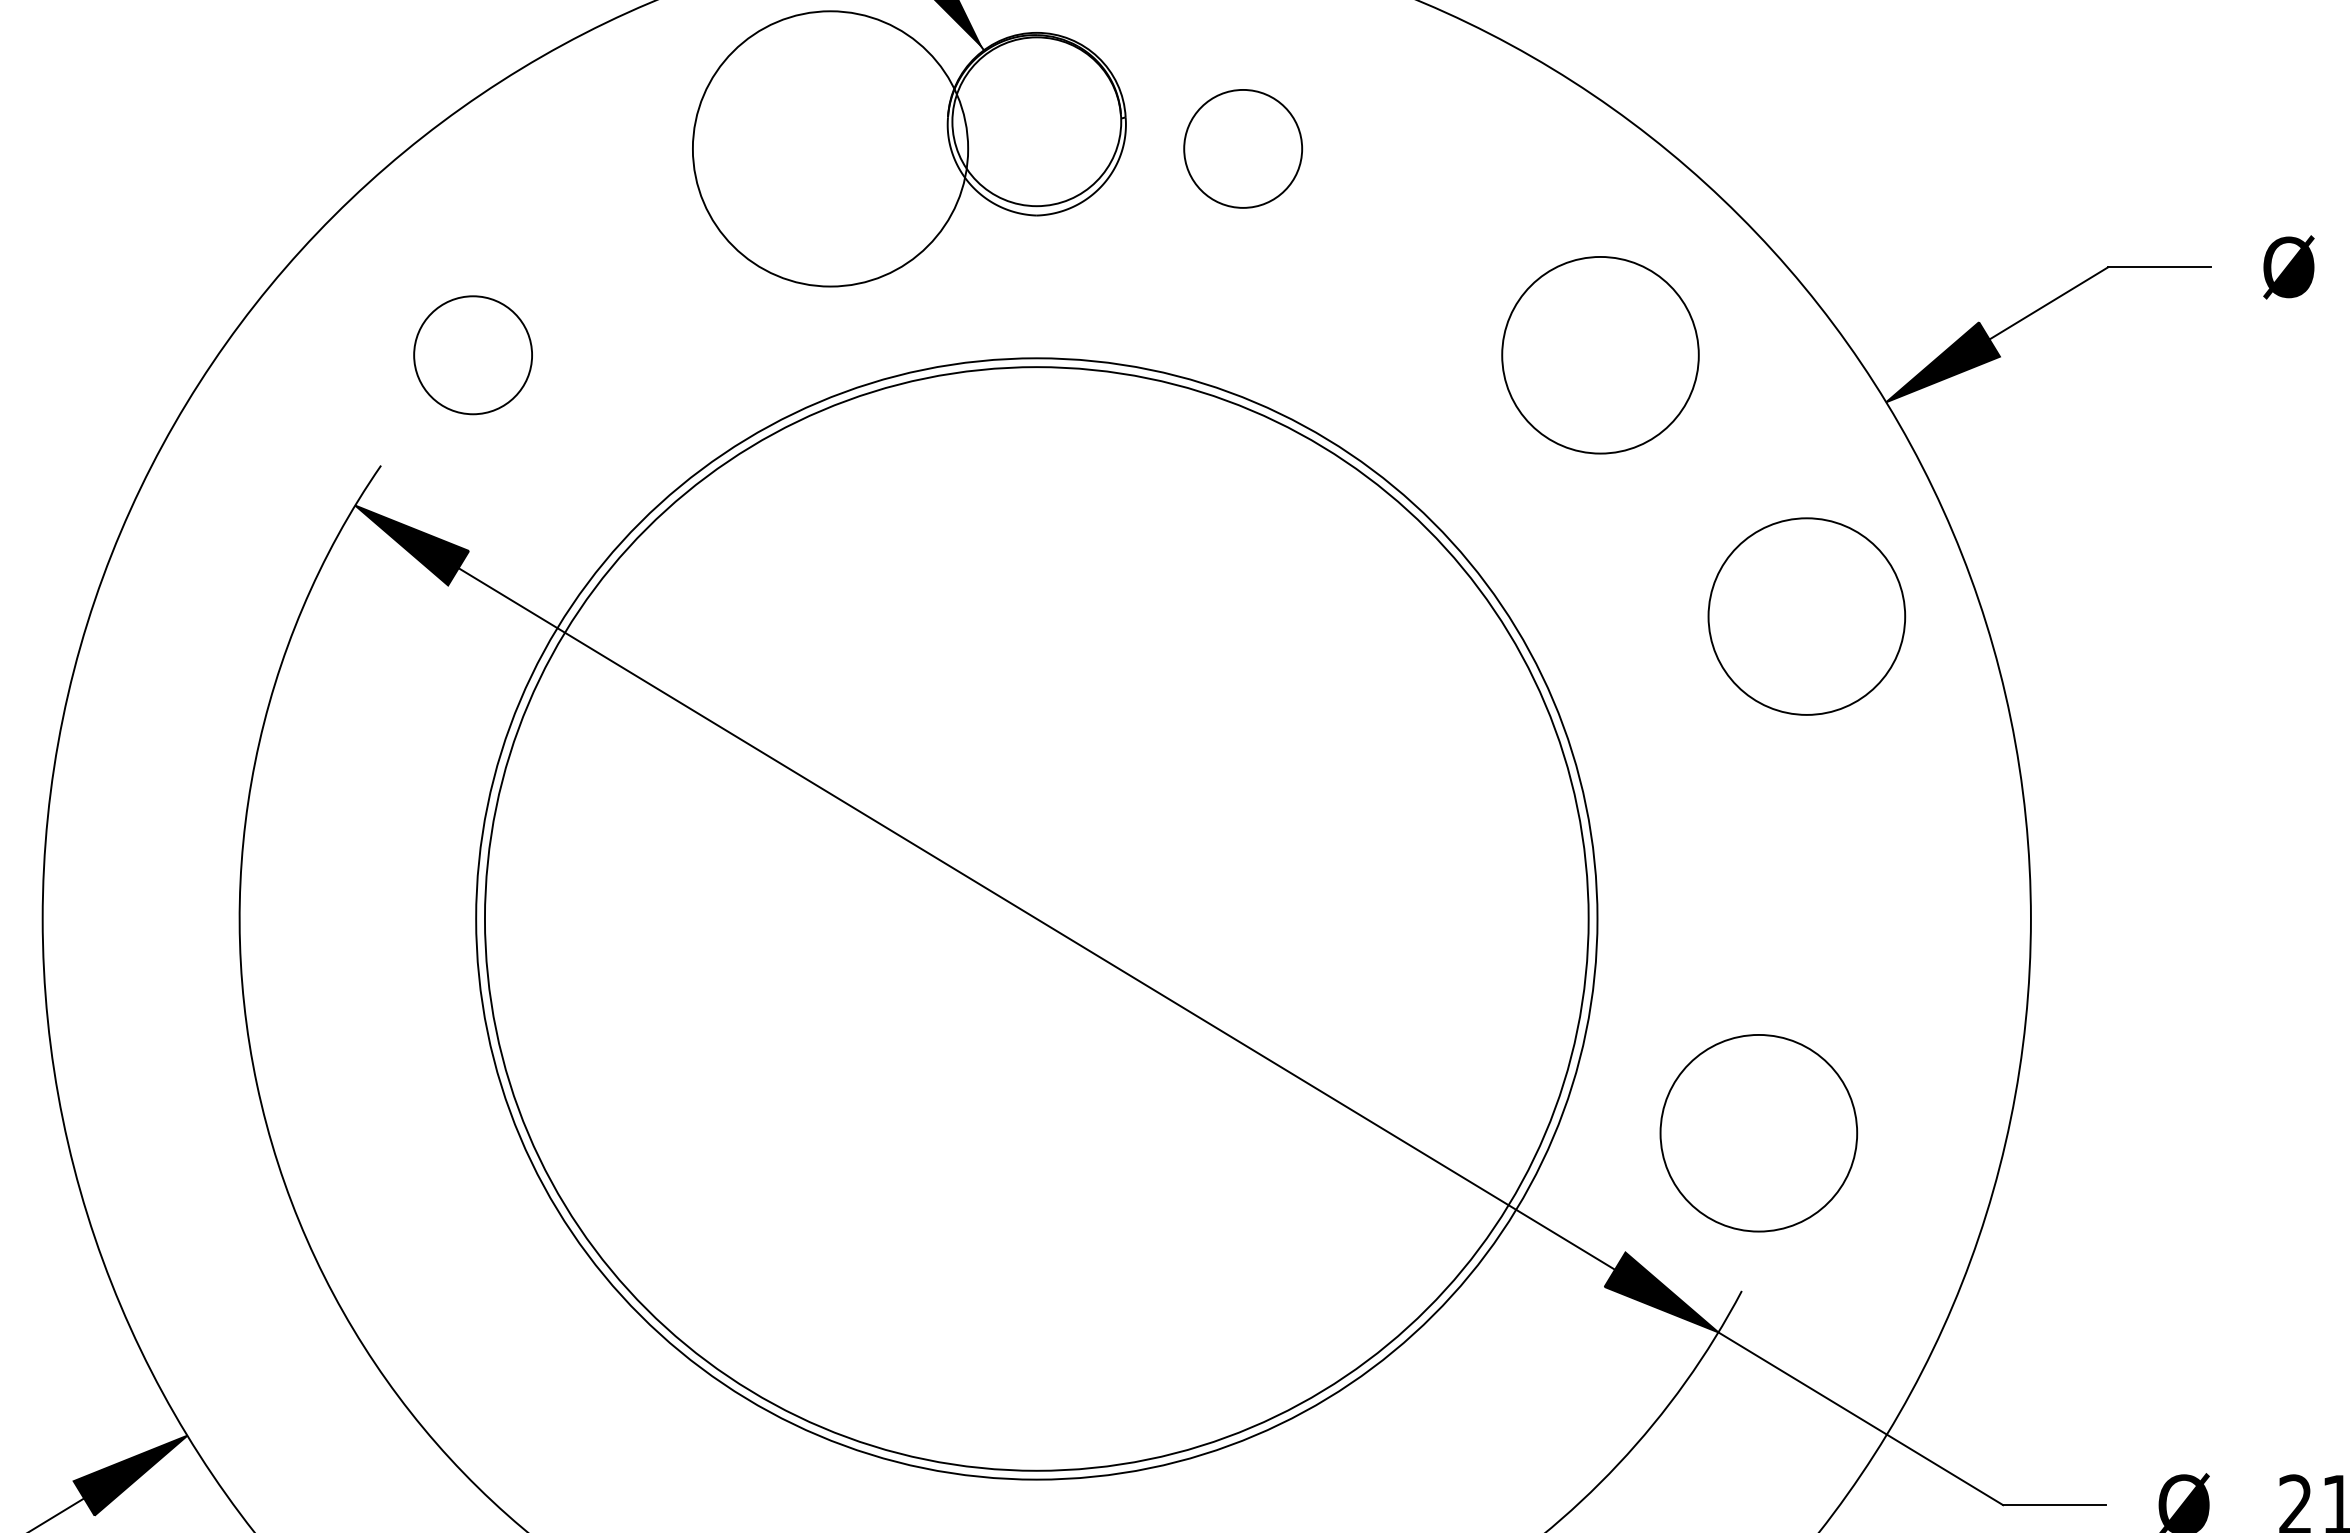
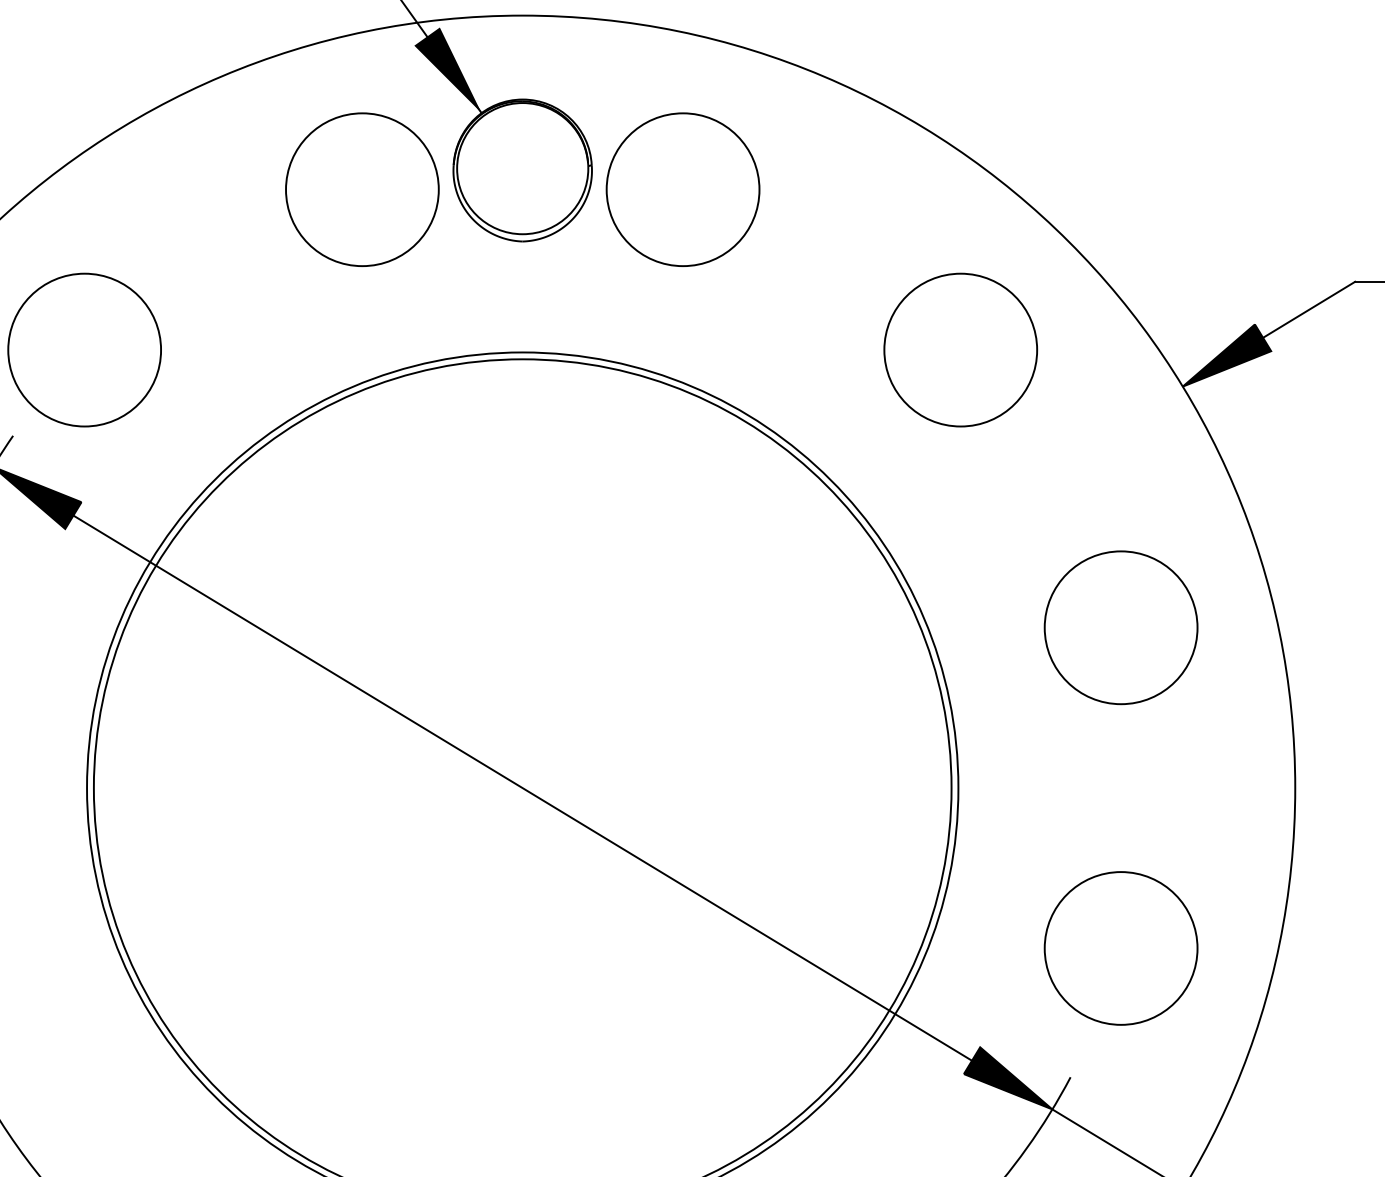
circle: (830, 148) -> (362, 189), size x0.71
circle: (1242, 148) -> (682, 189), size x1.67
circle: (472, 354) -> (84, 349), size x1.67
circle: (1806, 616) -> (1120, 627), moved
circle: (1758, 1133) -> (1120, 948), moved

